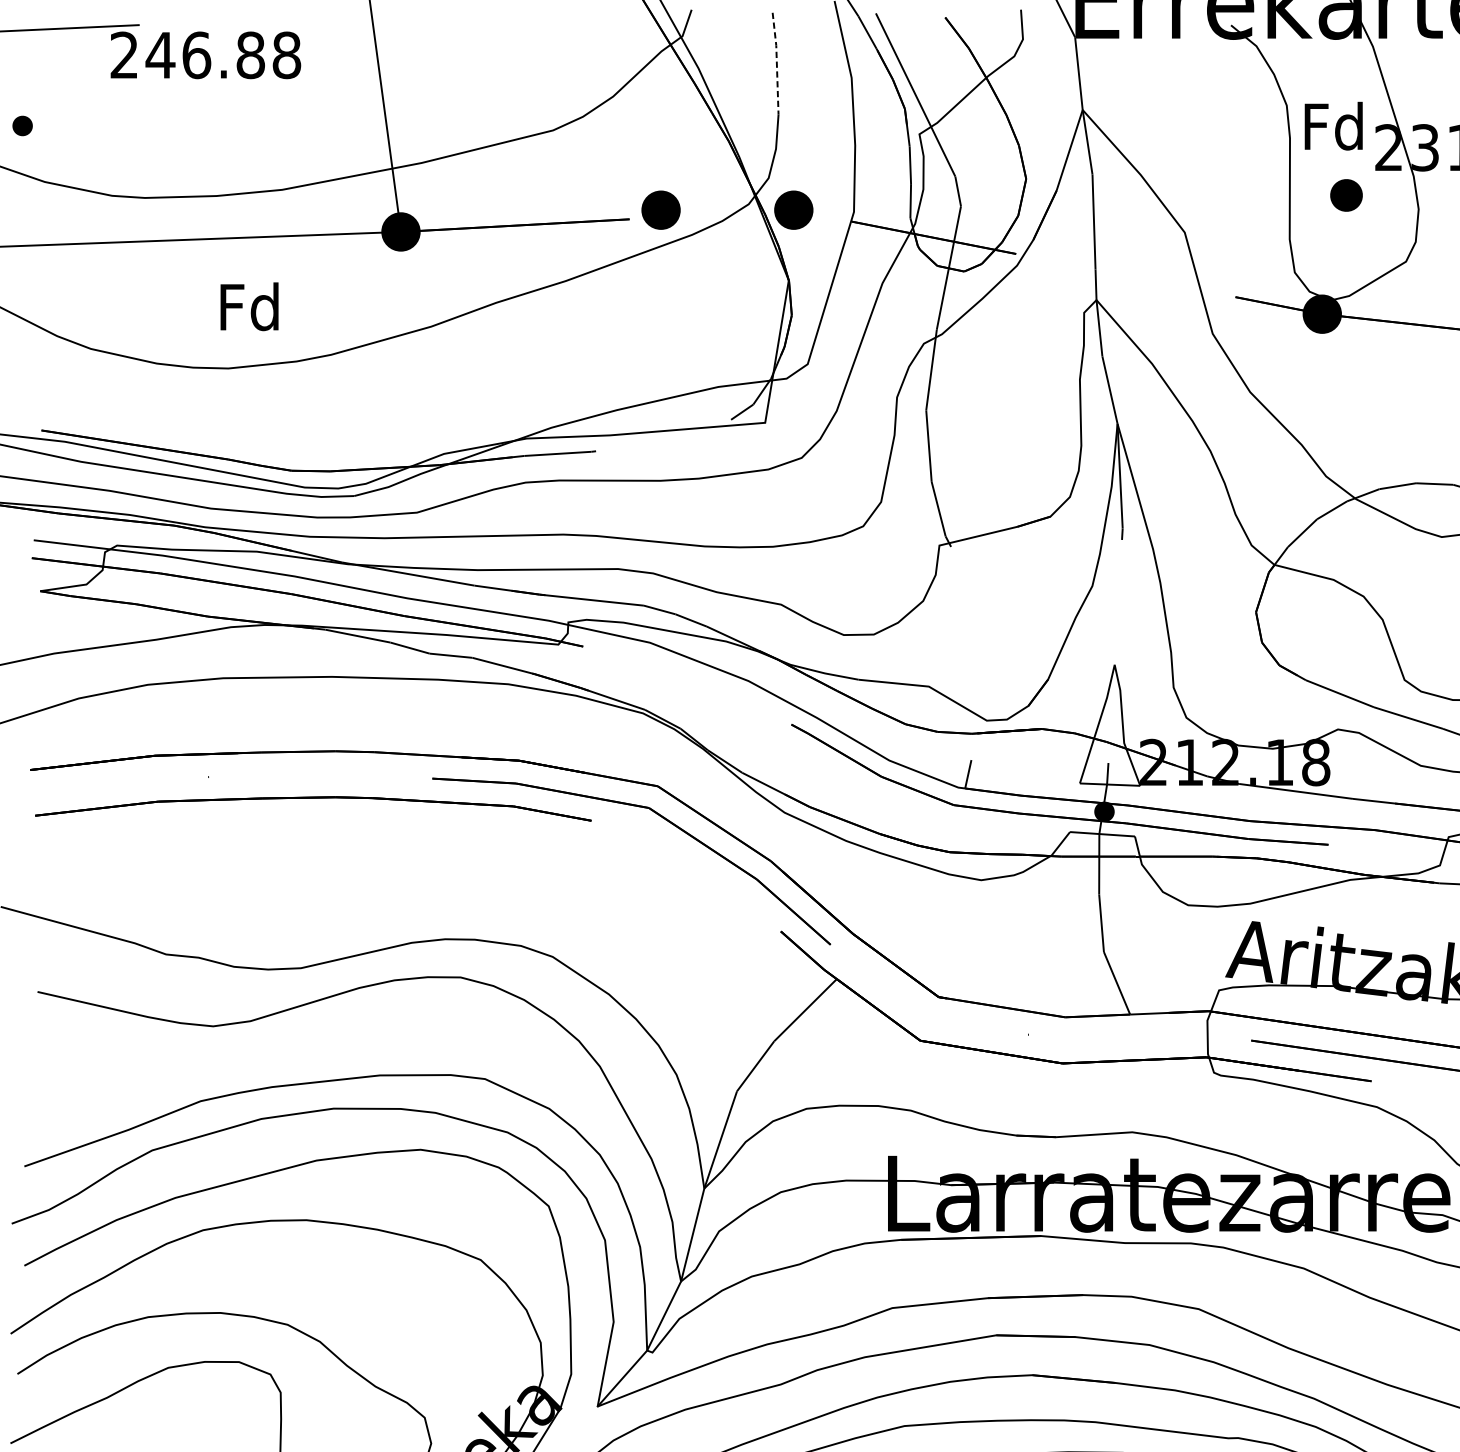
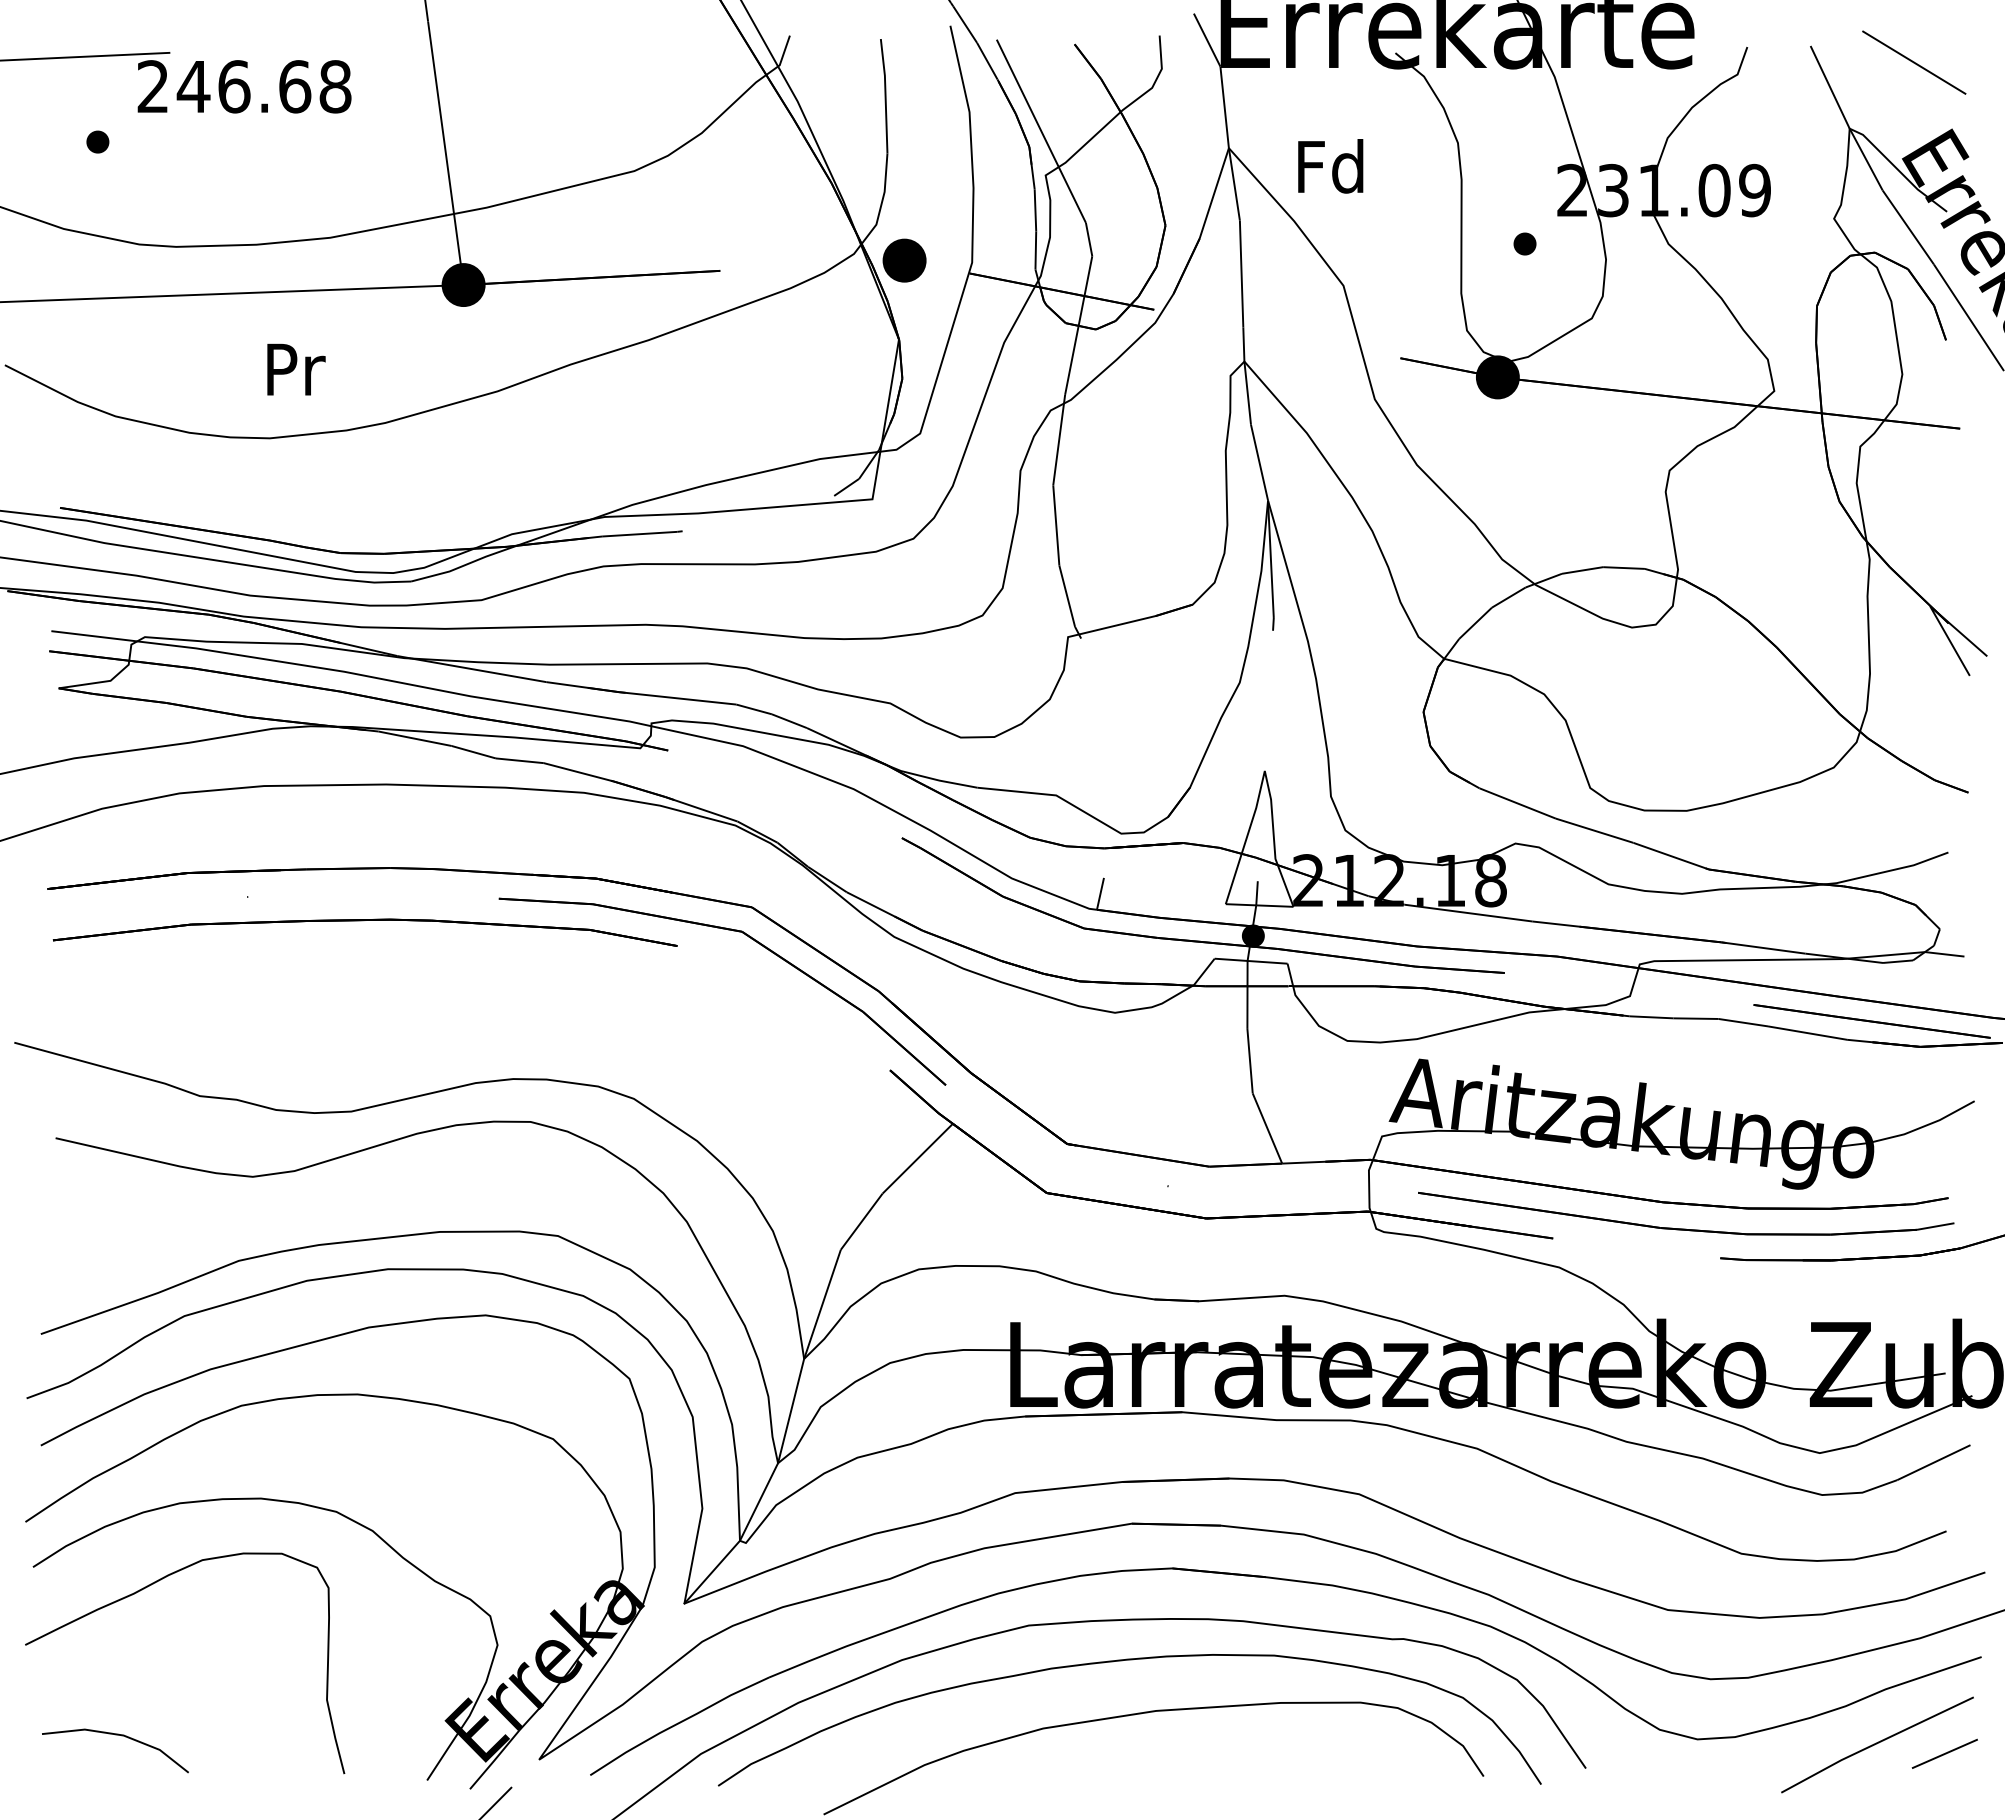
text: (251, 55) -> (295, 86), 246.88 -> 246.68
line: (776, 63) -> (885, 95), dashed -> solid
part: (22, 125) -> (97, 141), moved
text: (1333, 126) -> (1330, 166), moved
part: (1346, 194) -> (1524, 243), size x0.62
part: (660, 210) -> (755, 260), removed
text: (249, 306) -> (293, 368), Fd -> Pr

